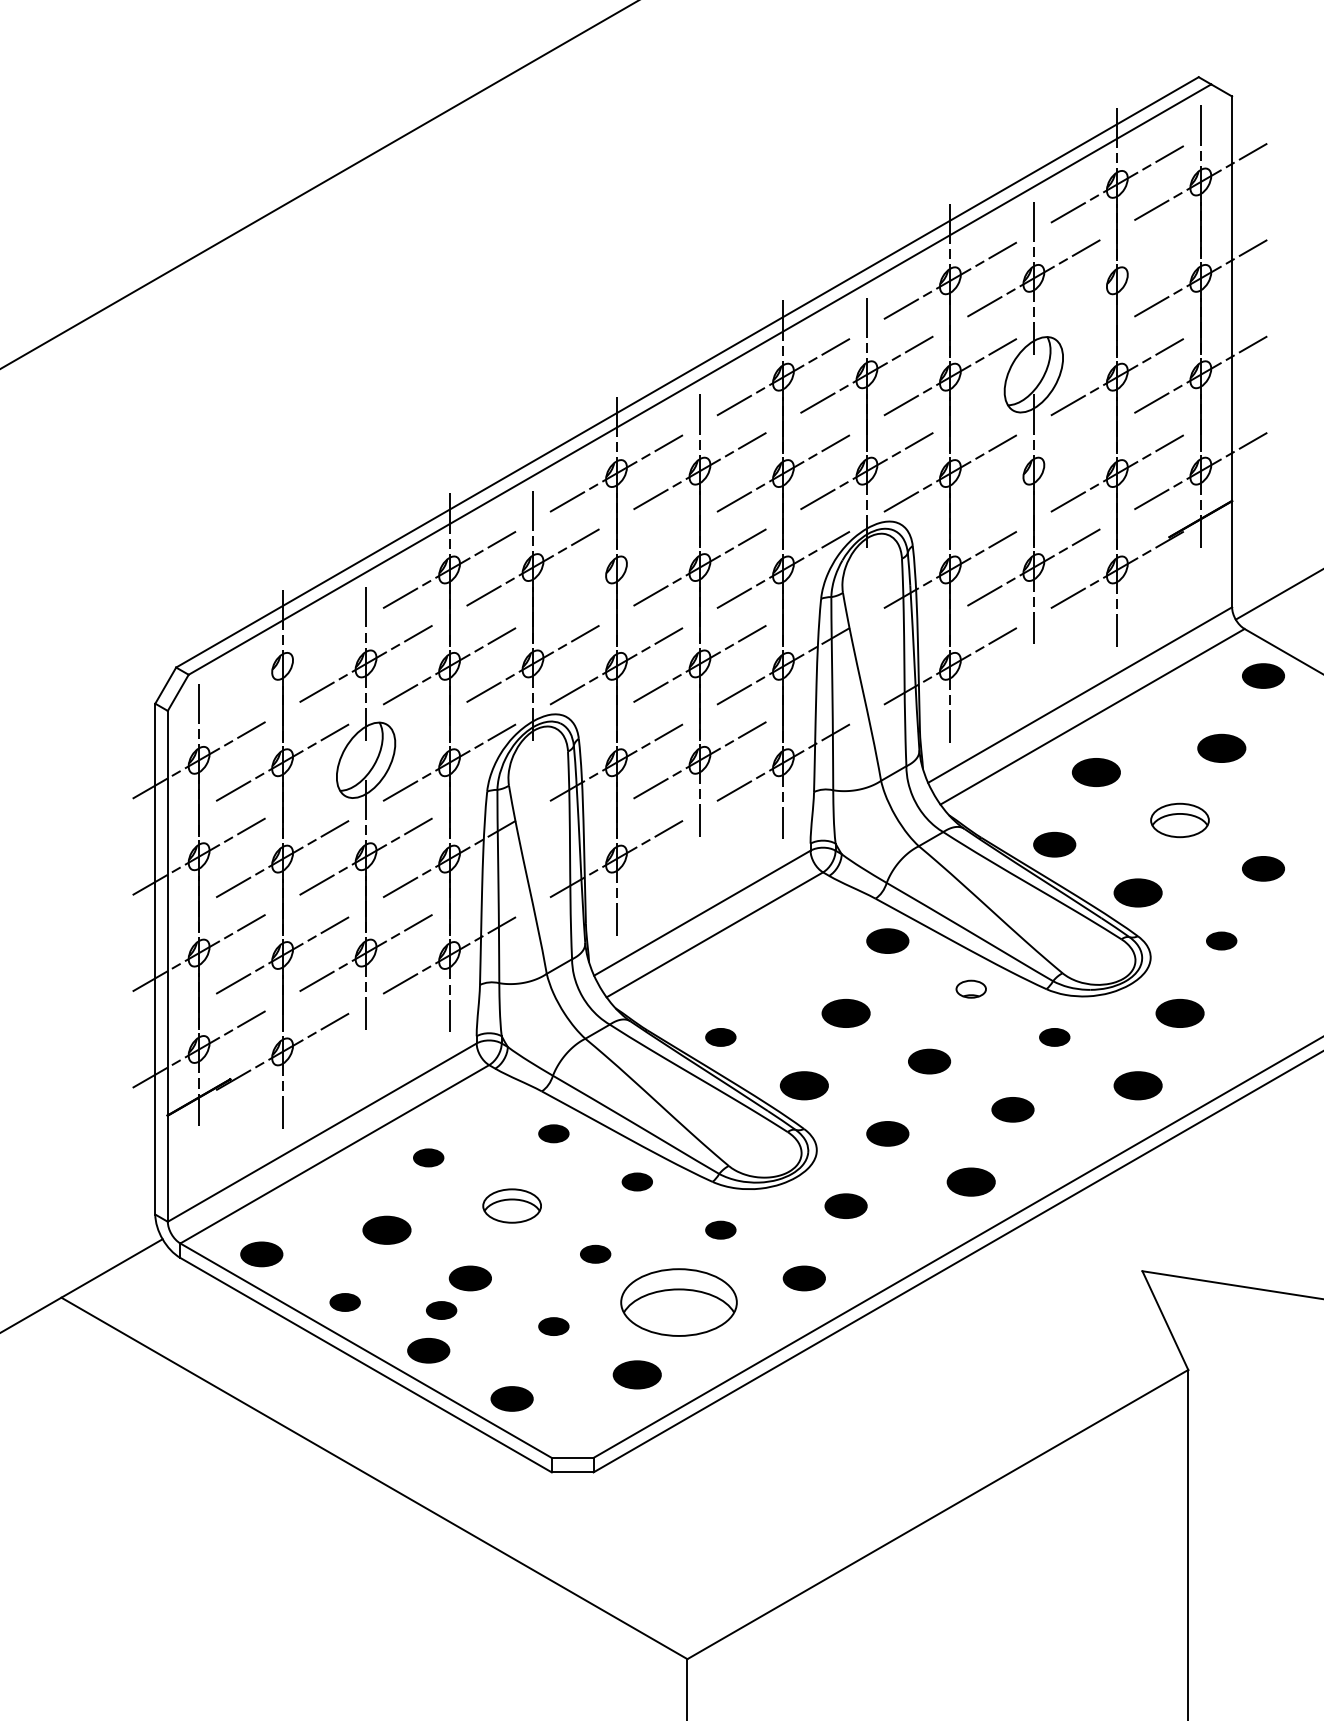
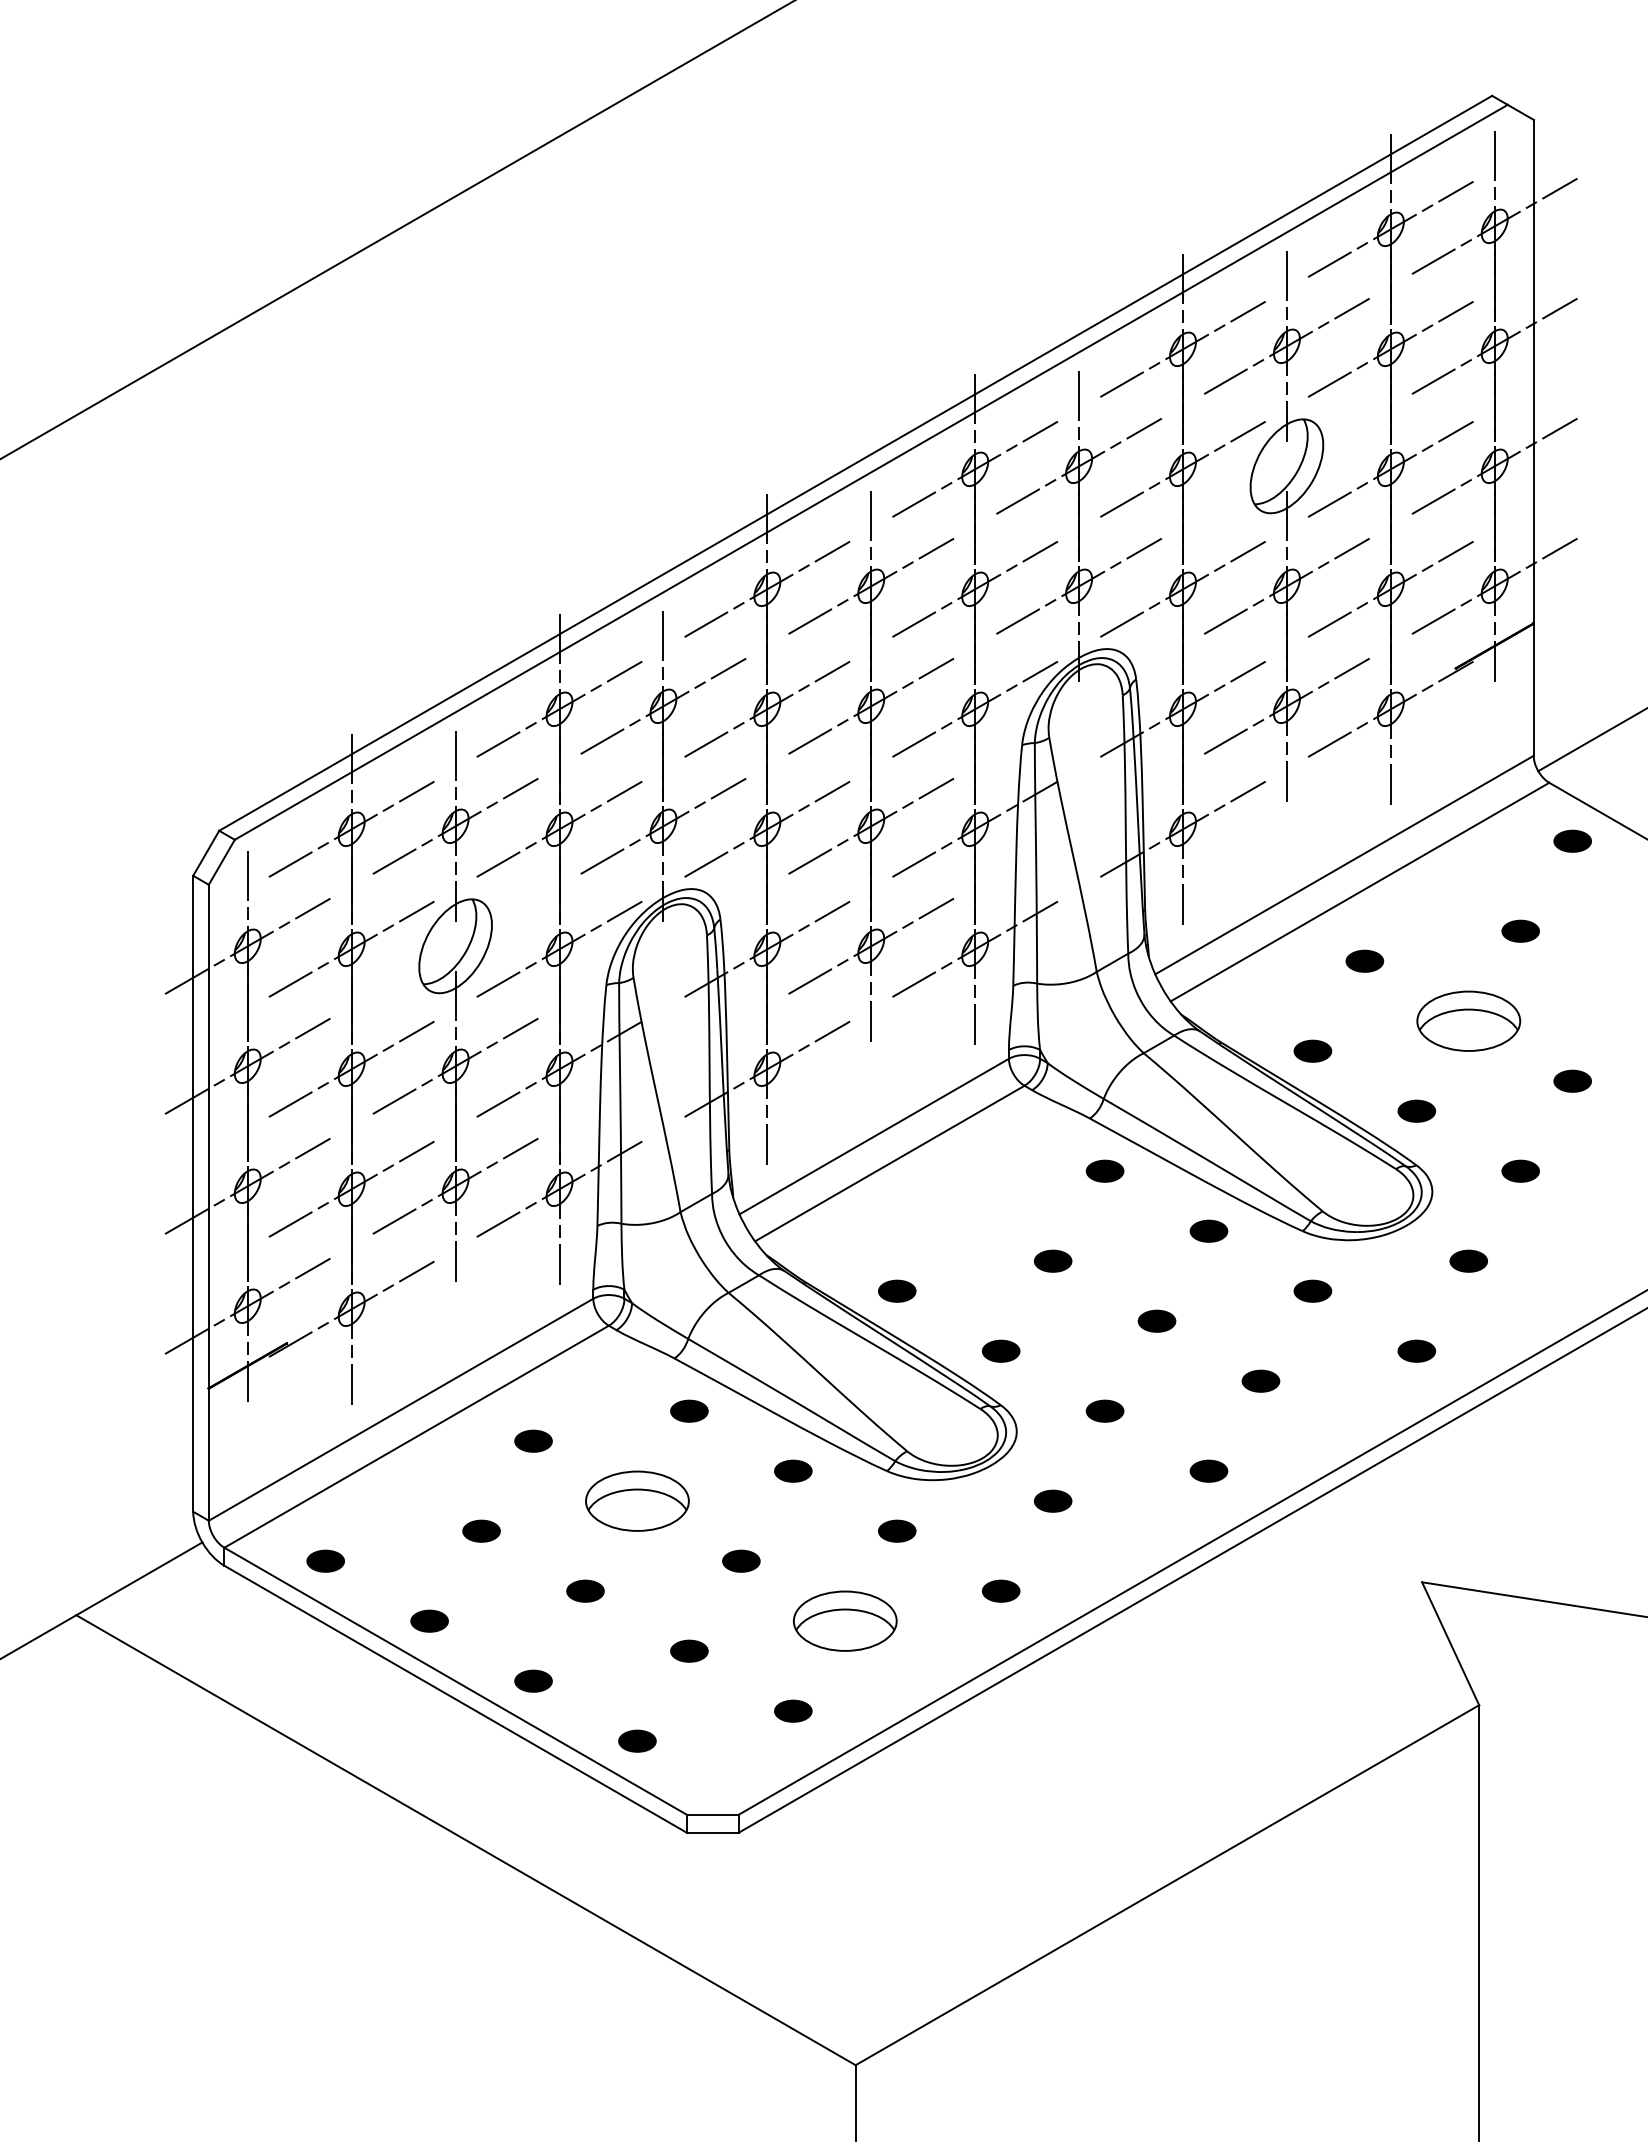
line: (1117, 280) -> (1390, 349), added
line: (1033, 471) -> (1286, 586), added
line: (616, 570) -> (767, 709), added
line: (282, 666) -> (351, 829), added
part: (1263, 675) -> (1572, 840), size x0.71
part: (1221, 747) -> (1520, 930), size x0.62
part: (1096, 771) -> (1364, 960), size x0.62
part: (1179, 819) -> (1468, 1020), size x1.43
part: (1054, 844) -> (1312, 1050), size x0.71
part: (1263, 868) -> (1572, 1080), size x0.71
part: (1137, 892) -> (1416, 1110), size x0.62
part: (887, 940) -> (1104, 1170), size x0.71
fill: (970, 988) -> (1208, 1230), added
part: (845, 1012) -> (1052, 1260), size x0.62
part: (1179, 1012) -> (1468, 1260), size x0.62
part: (929, 1060) -> (1156, 1320), size x0.71
part: (803, 1085) -> (1000, 1350), size x0.62
part: (1137, 1085) -> (1416, 1350), size x0.62
part: (1012, 1109) -> (1260, 1380), size x0.71
part: (887, 1133) -> (1104, 1410), size x0.71
part: (970, 1181) -> (1208, 1470), size x0.62
part: (512, 1205) -> (637, 1500), size x1.43
part: (845, 1205) -> (1052, 1500), size x0.71
part: (386, 1229) -> (481, 1530), size x0.62
part: (261, 1253) -> (325, 1560), size x0.71
part: (470, 1277) -> (585, 1590), size x0.71
part: (803, 1277) -> (1000, 1590), size x0.71
part: (679, 1301) -> (845, 1620), size x0.71
part: (441, 1309) -> (549, 1630), removed
part: (428, 1350) -> (533, 1680), size x0.71
part: (637, 1374) -> (793, 1710), size x0.62
part: (512, 1398) -> (637, 1740), size x0.71

